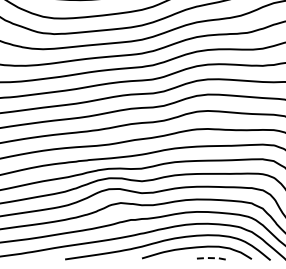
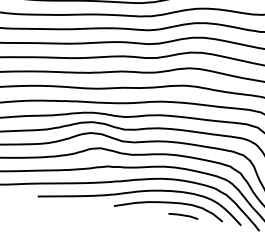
line: (211, 258) -> (182, 215), dashed -> solid

